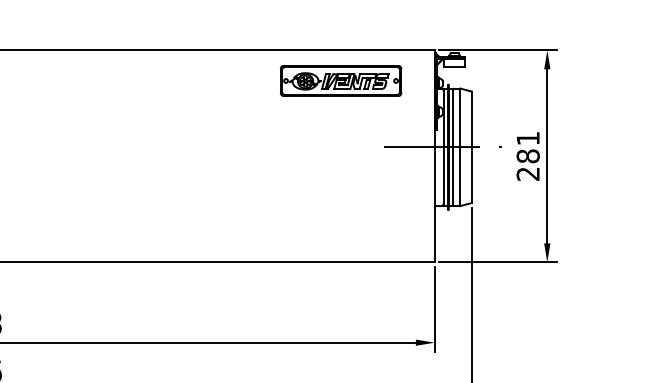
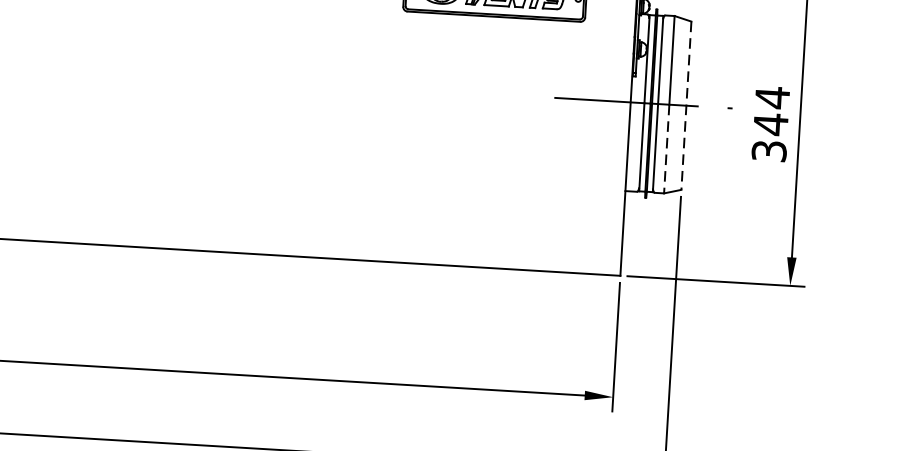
line: (471, 147) -> (686, 105), solid -> dashed
text: (527, 155) -> (769, 123), 281 -> 344
line: (460, 177) -> (666, 150), solid -> dashed

